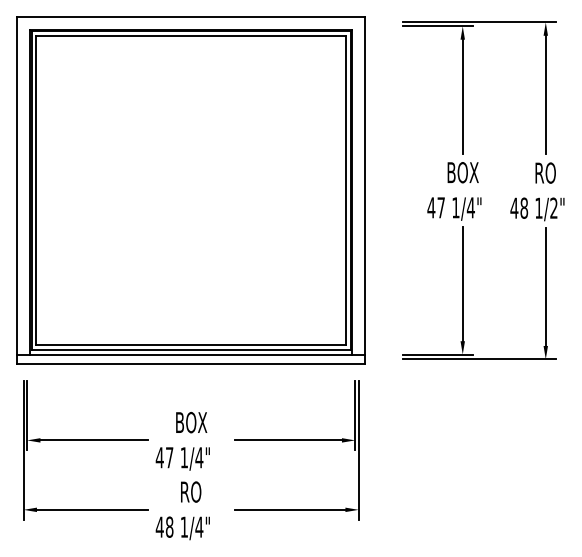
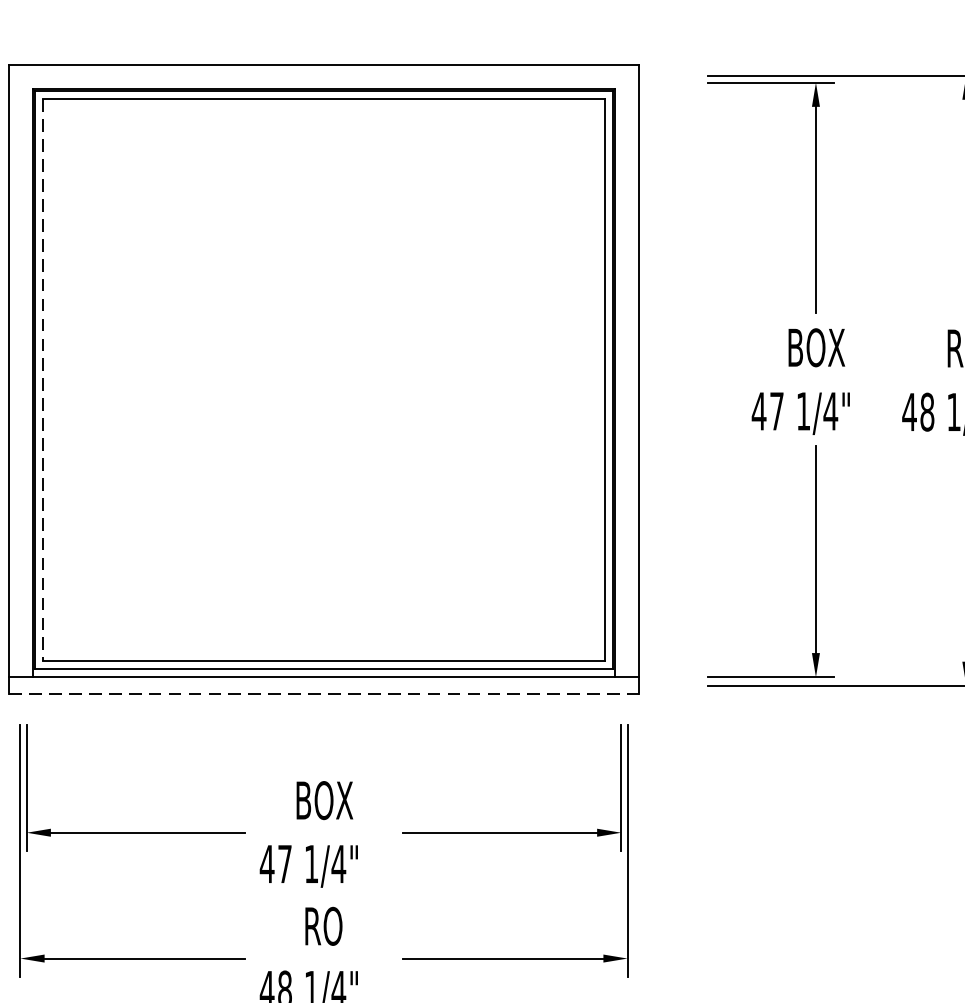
line: (36, 190) -> (43, 380), solid -> dashed
line: (191, 363) -> (324, 693), solid -> dashed

